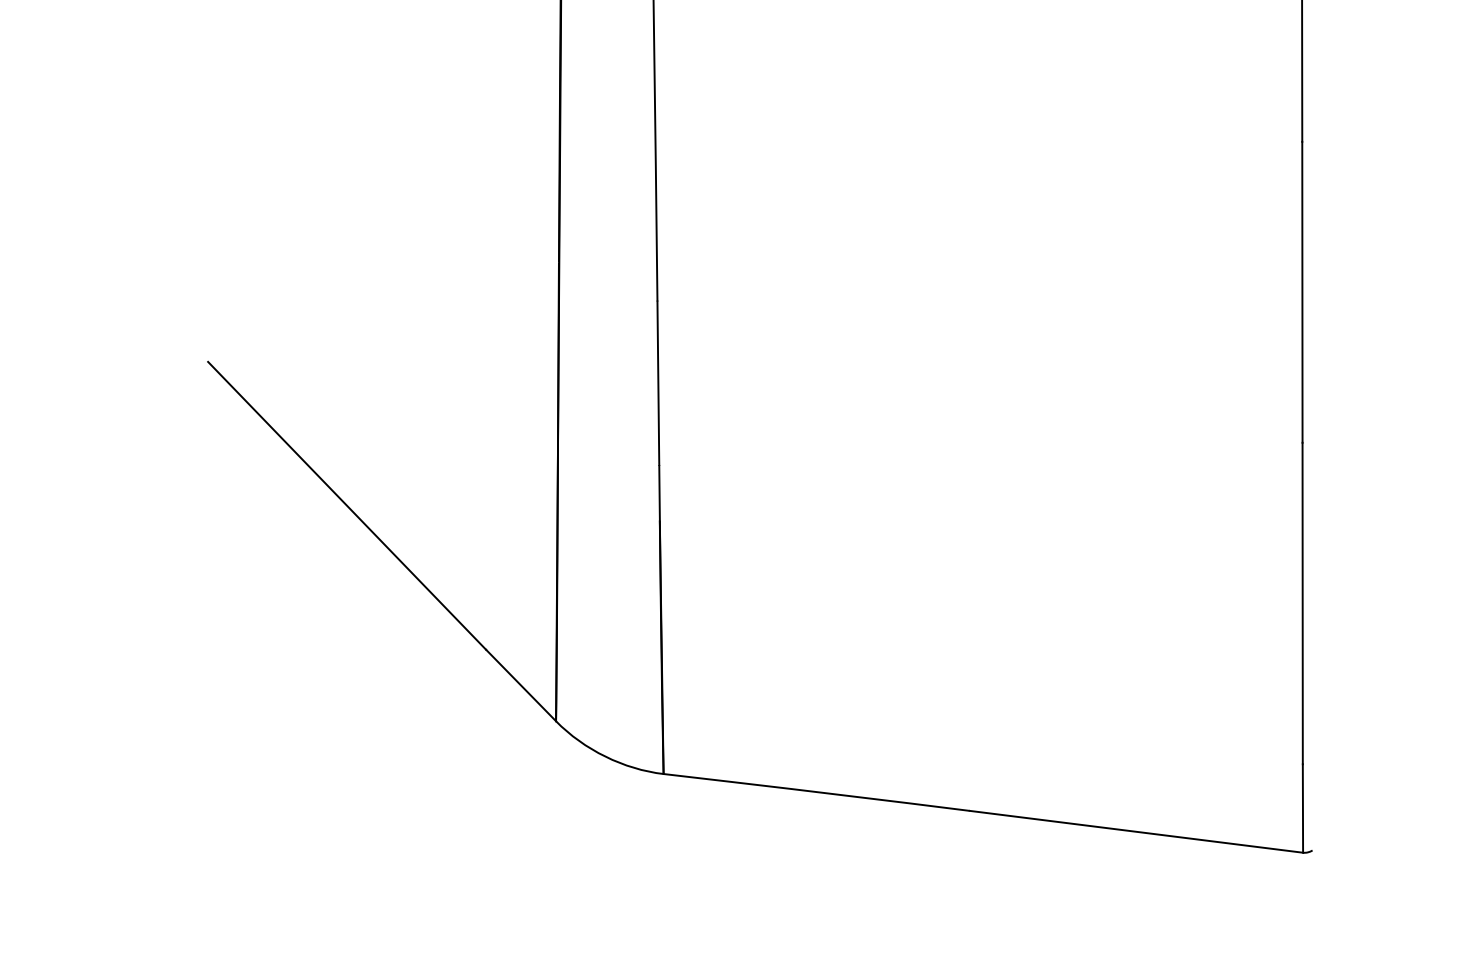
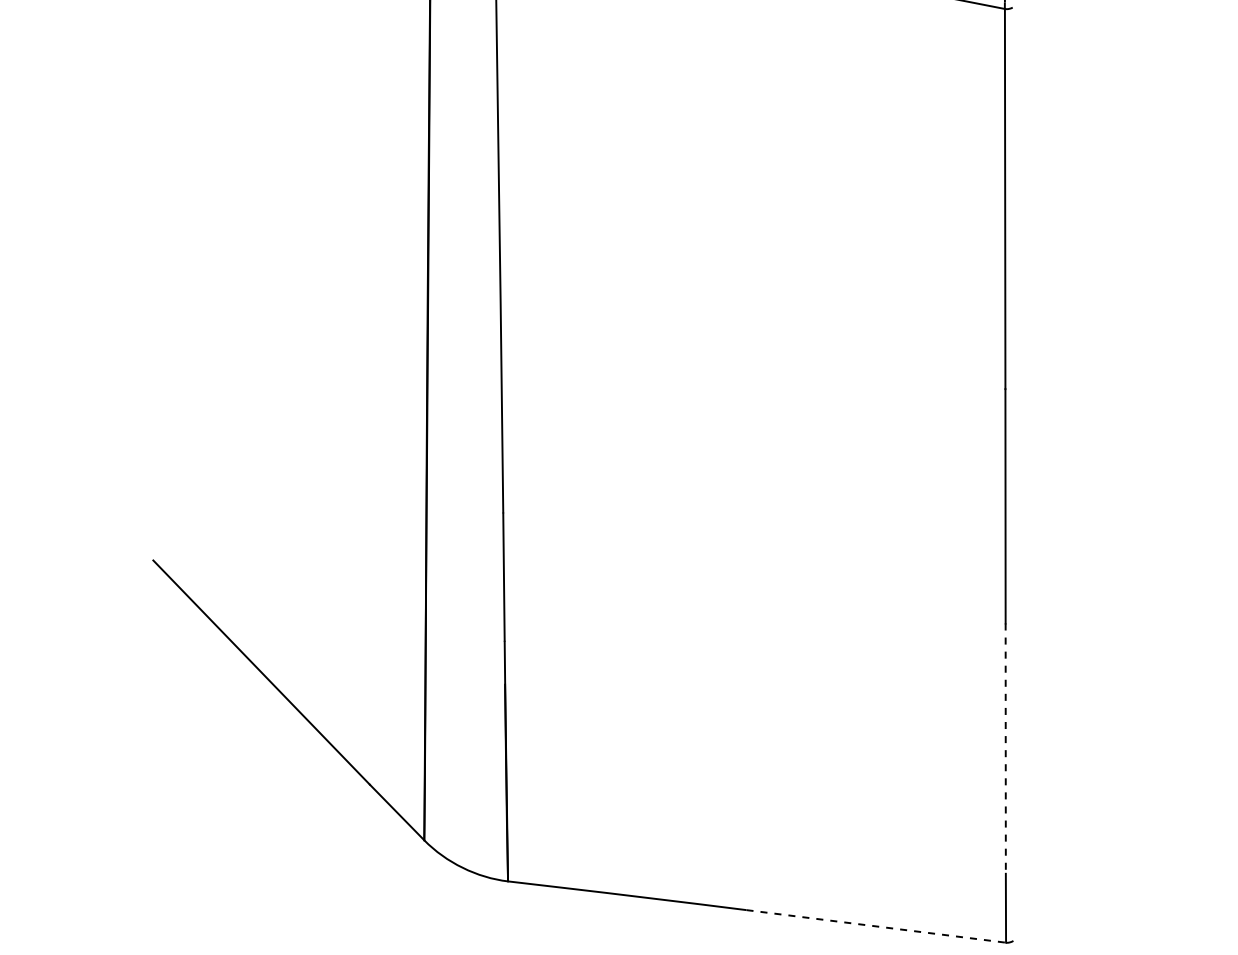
line: (1302, 604) -> (1005, 749), solid -> dashed
line: (1136, 831) -> (876, 926), solid -> dashed

